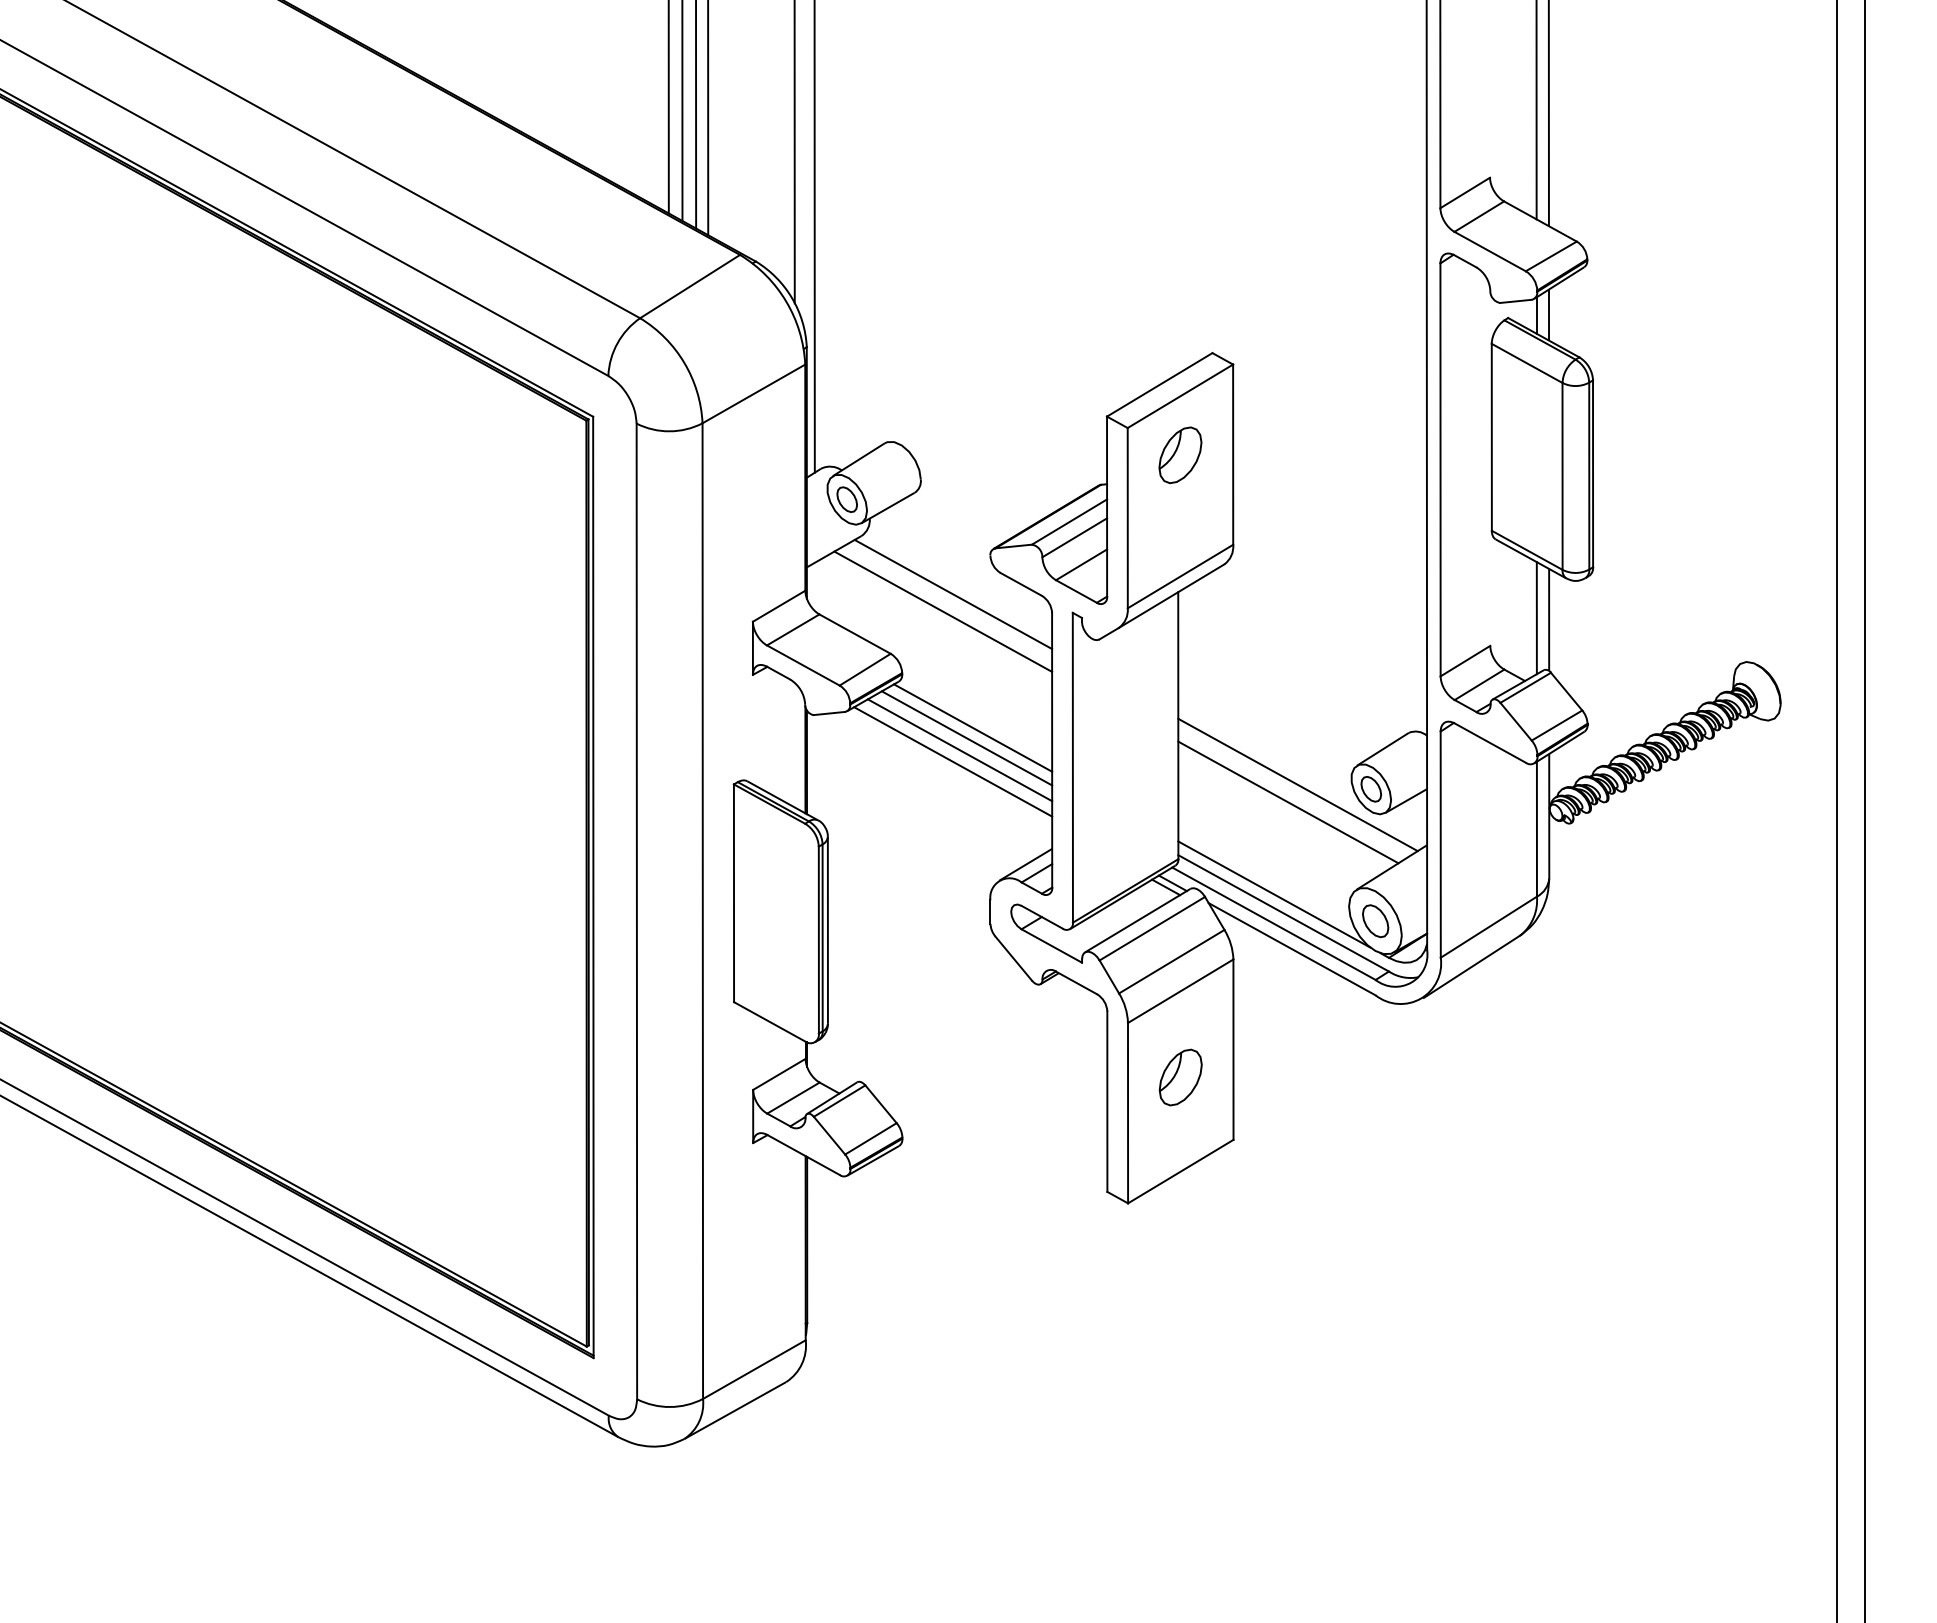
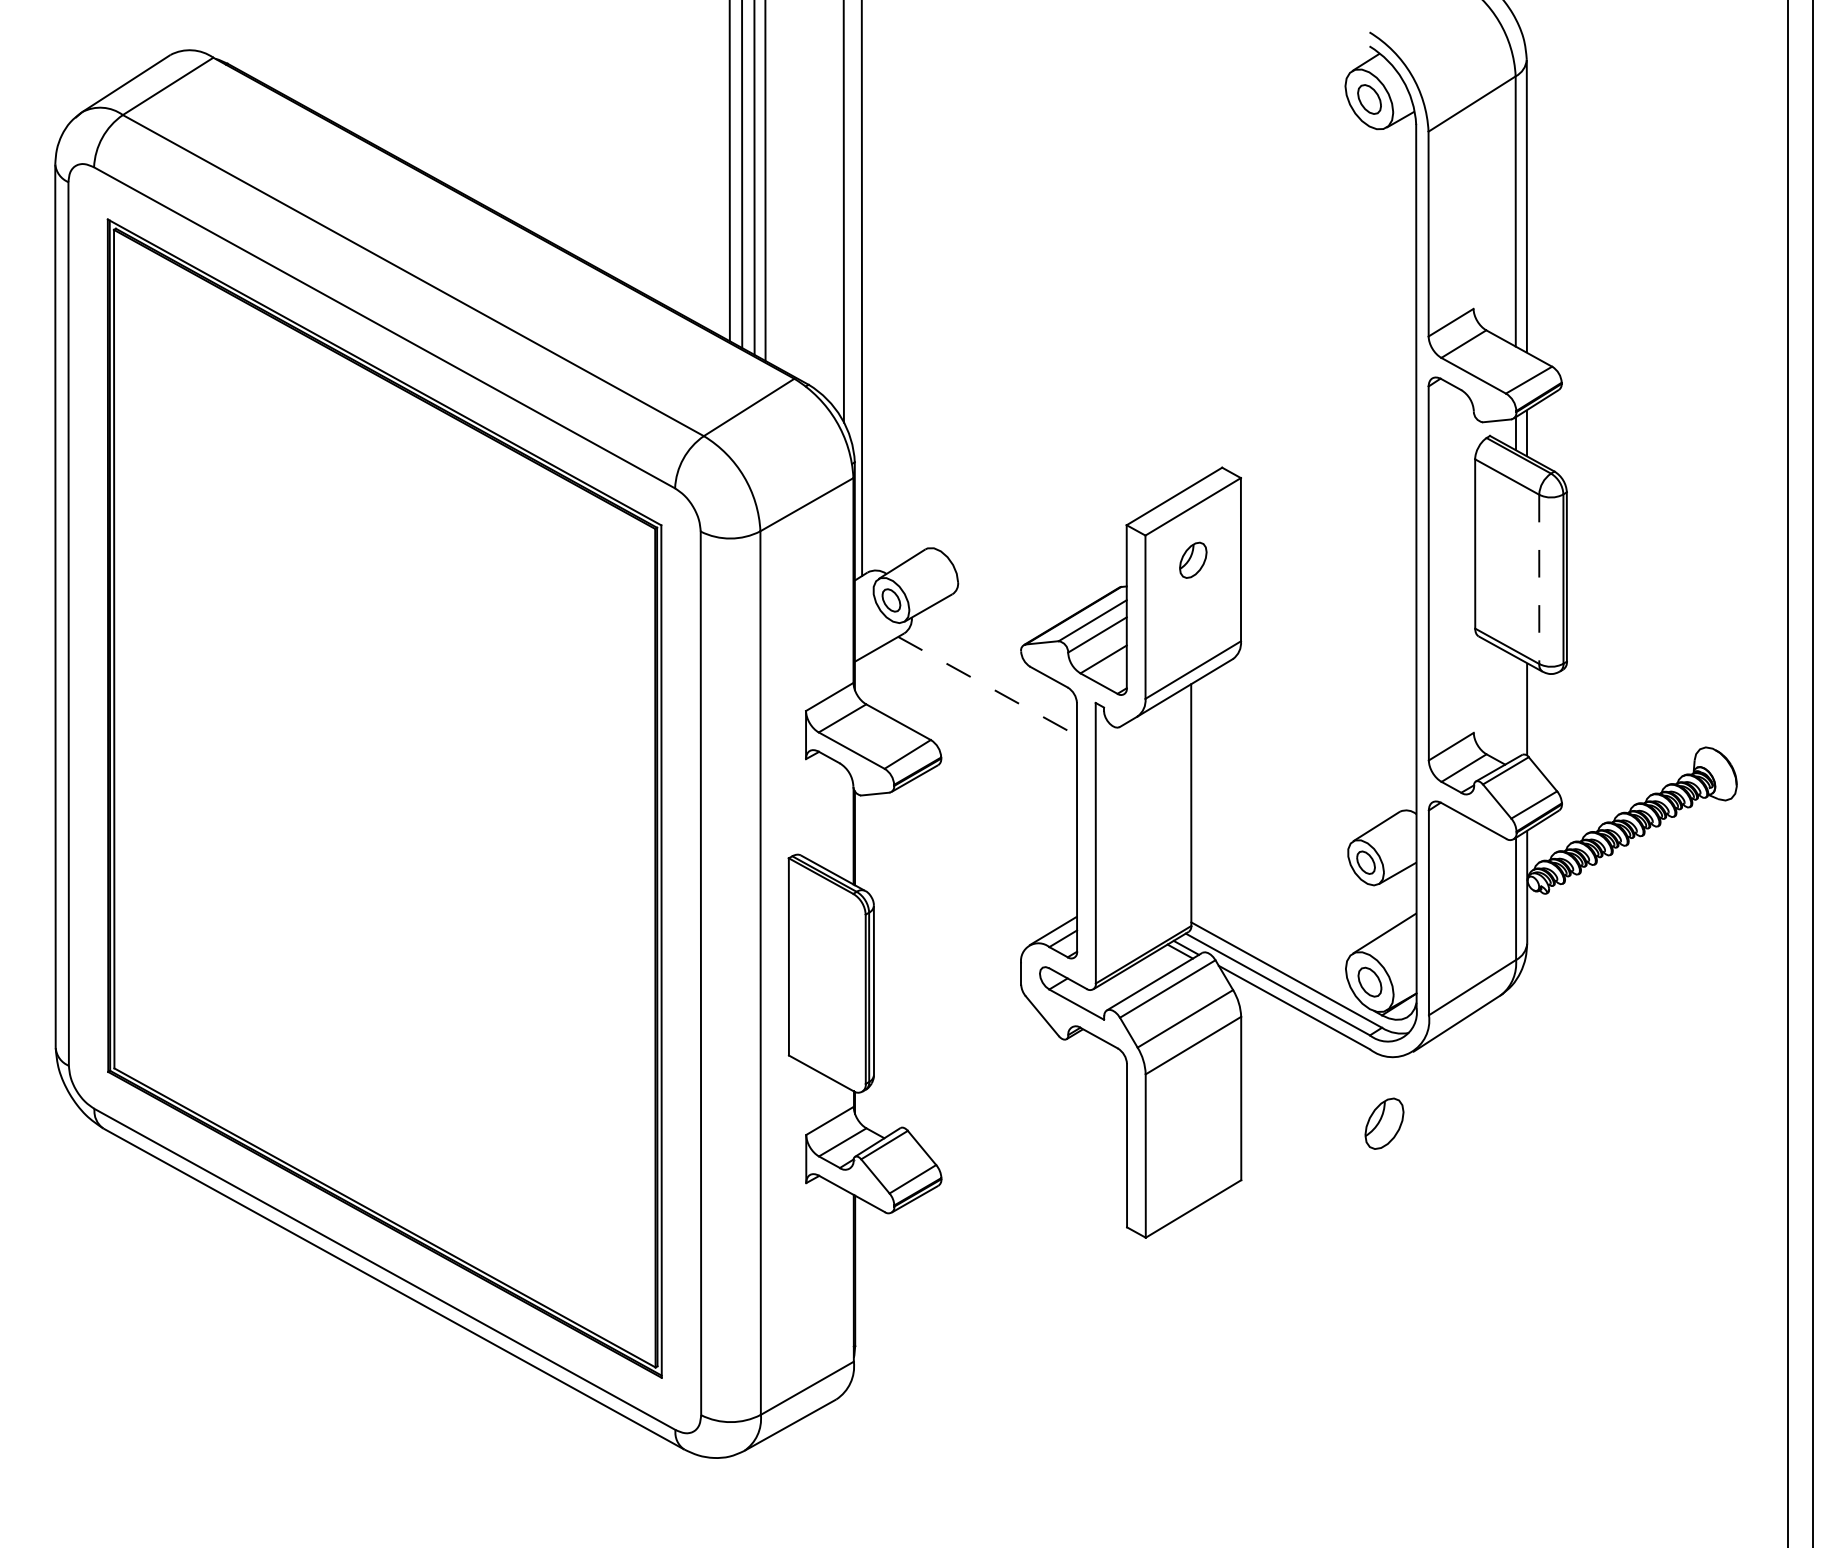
part: (1180, 455) -> (1193, 560), size x0.7
line: (1562, 476) -> (1539, 579), solid -> dashed
line: (954, 594) -> (988, 686), solid -> dashed
line: (943, 611) -> (978, 701), removed
line: (1536, 617) -> (1515, 707), removed
line: (973, 727) -> (1005, 806), removed
line: (966, 738) -> (999, 816), removed
line: (959, 750) -> (993, 827), removed
line: (953, 761) -> (987, 837), removed
line: (1297, 784) -> (1299, 858), removed
line: (1287, 802) -> (1290, 874), removed
line: (1274, 895) -> (1278, 958), removed
part: (1180, 1077) -> (1384, 1123), moved

